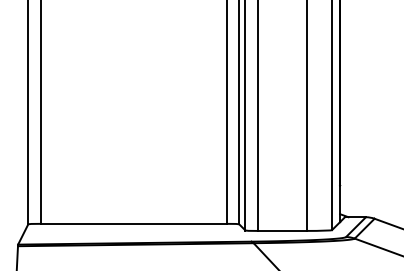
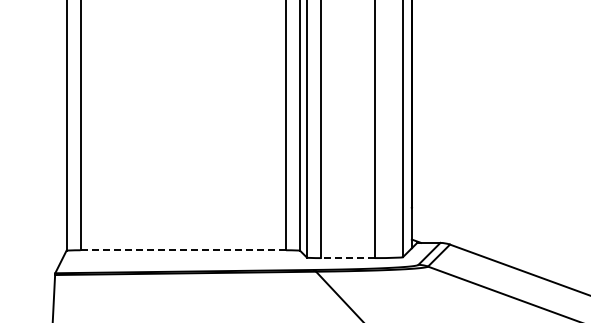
line: (133, 224) -> (183, 250), solid -> dashed
line: (282, 231) -> (347, 258), solid -> dashed

